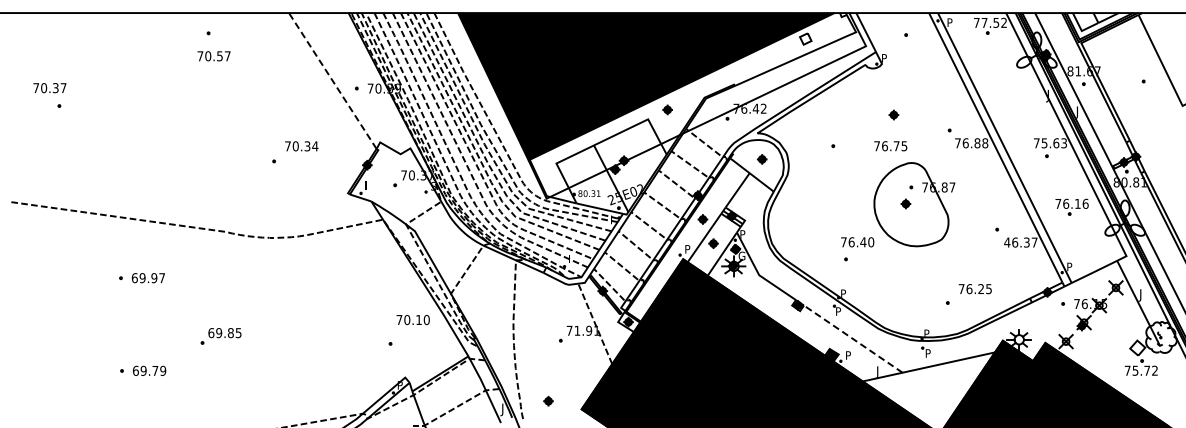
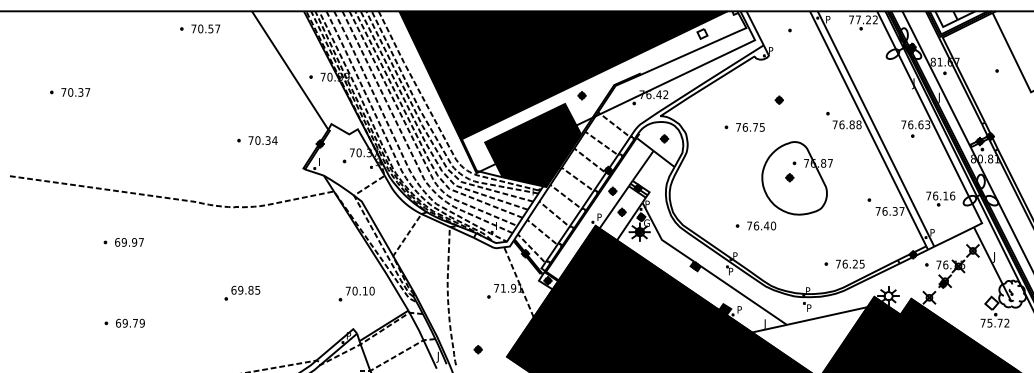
text: (996, 22) -> (868, 19), 77.52 -> 77.22
text: (213, 56) -> (205, 29), moved
line: (332, 81) -> (289, 70), dashed -> solid
text: (49, 88) -> (75, 92), moved
text: (1044, 143) -> (910, 125), 75.63 -> 76.63
text: (301, 146) -> (262, 140), moved
text: (890, 146) -> (750, 127), moved
fill: (611, 166) -> (533, 145), added
part: (1071, 206) -> (940, 198), moved
text: (857, 242) -> (761, 226), moved
text: (1007, 242) -> (878, 211), 46.37 -> 76.37
text: (974, 289) -> (849, 264), moved
text: (412, 320) -> (359, 291), moved
part: (220, 336) -> (241, 293), moved
line: (853, 339) -> (744, 295), dashed -> solid

